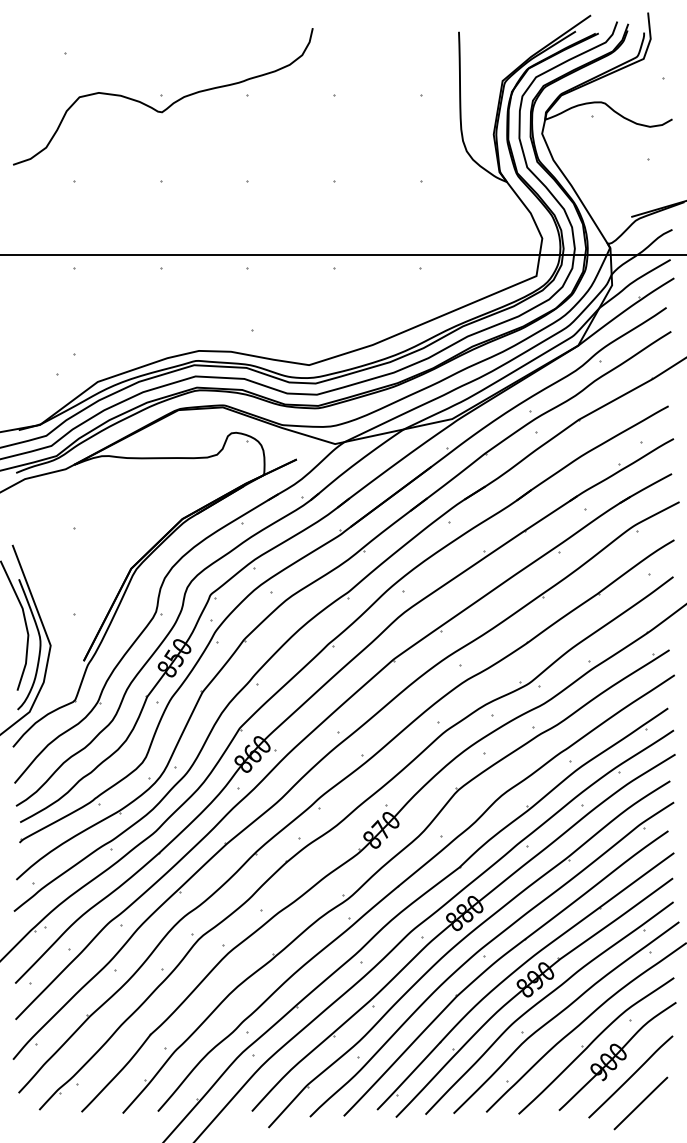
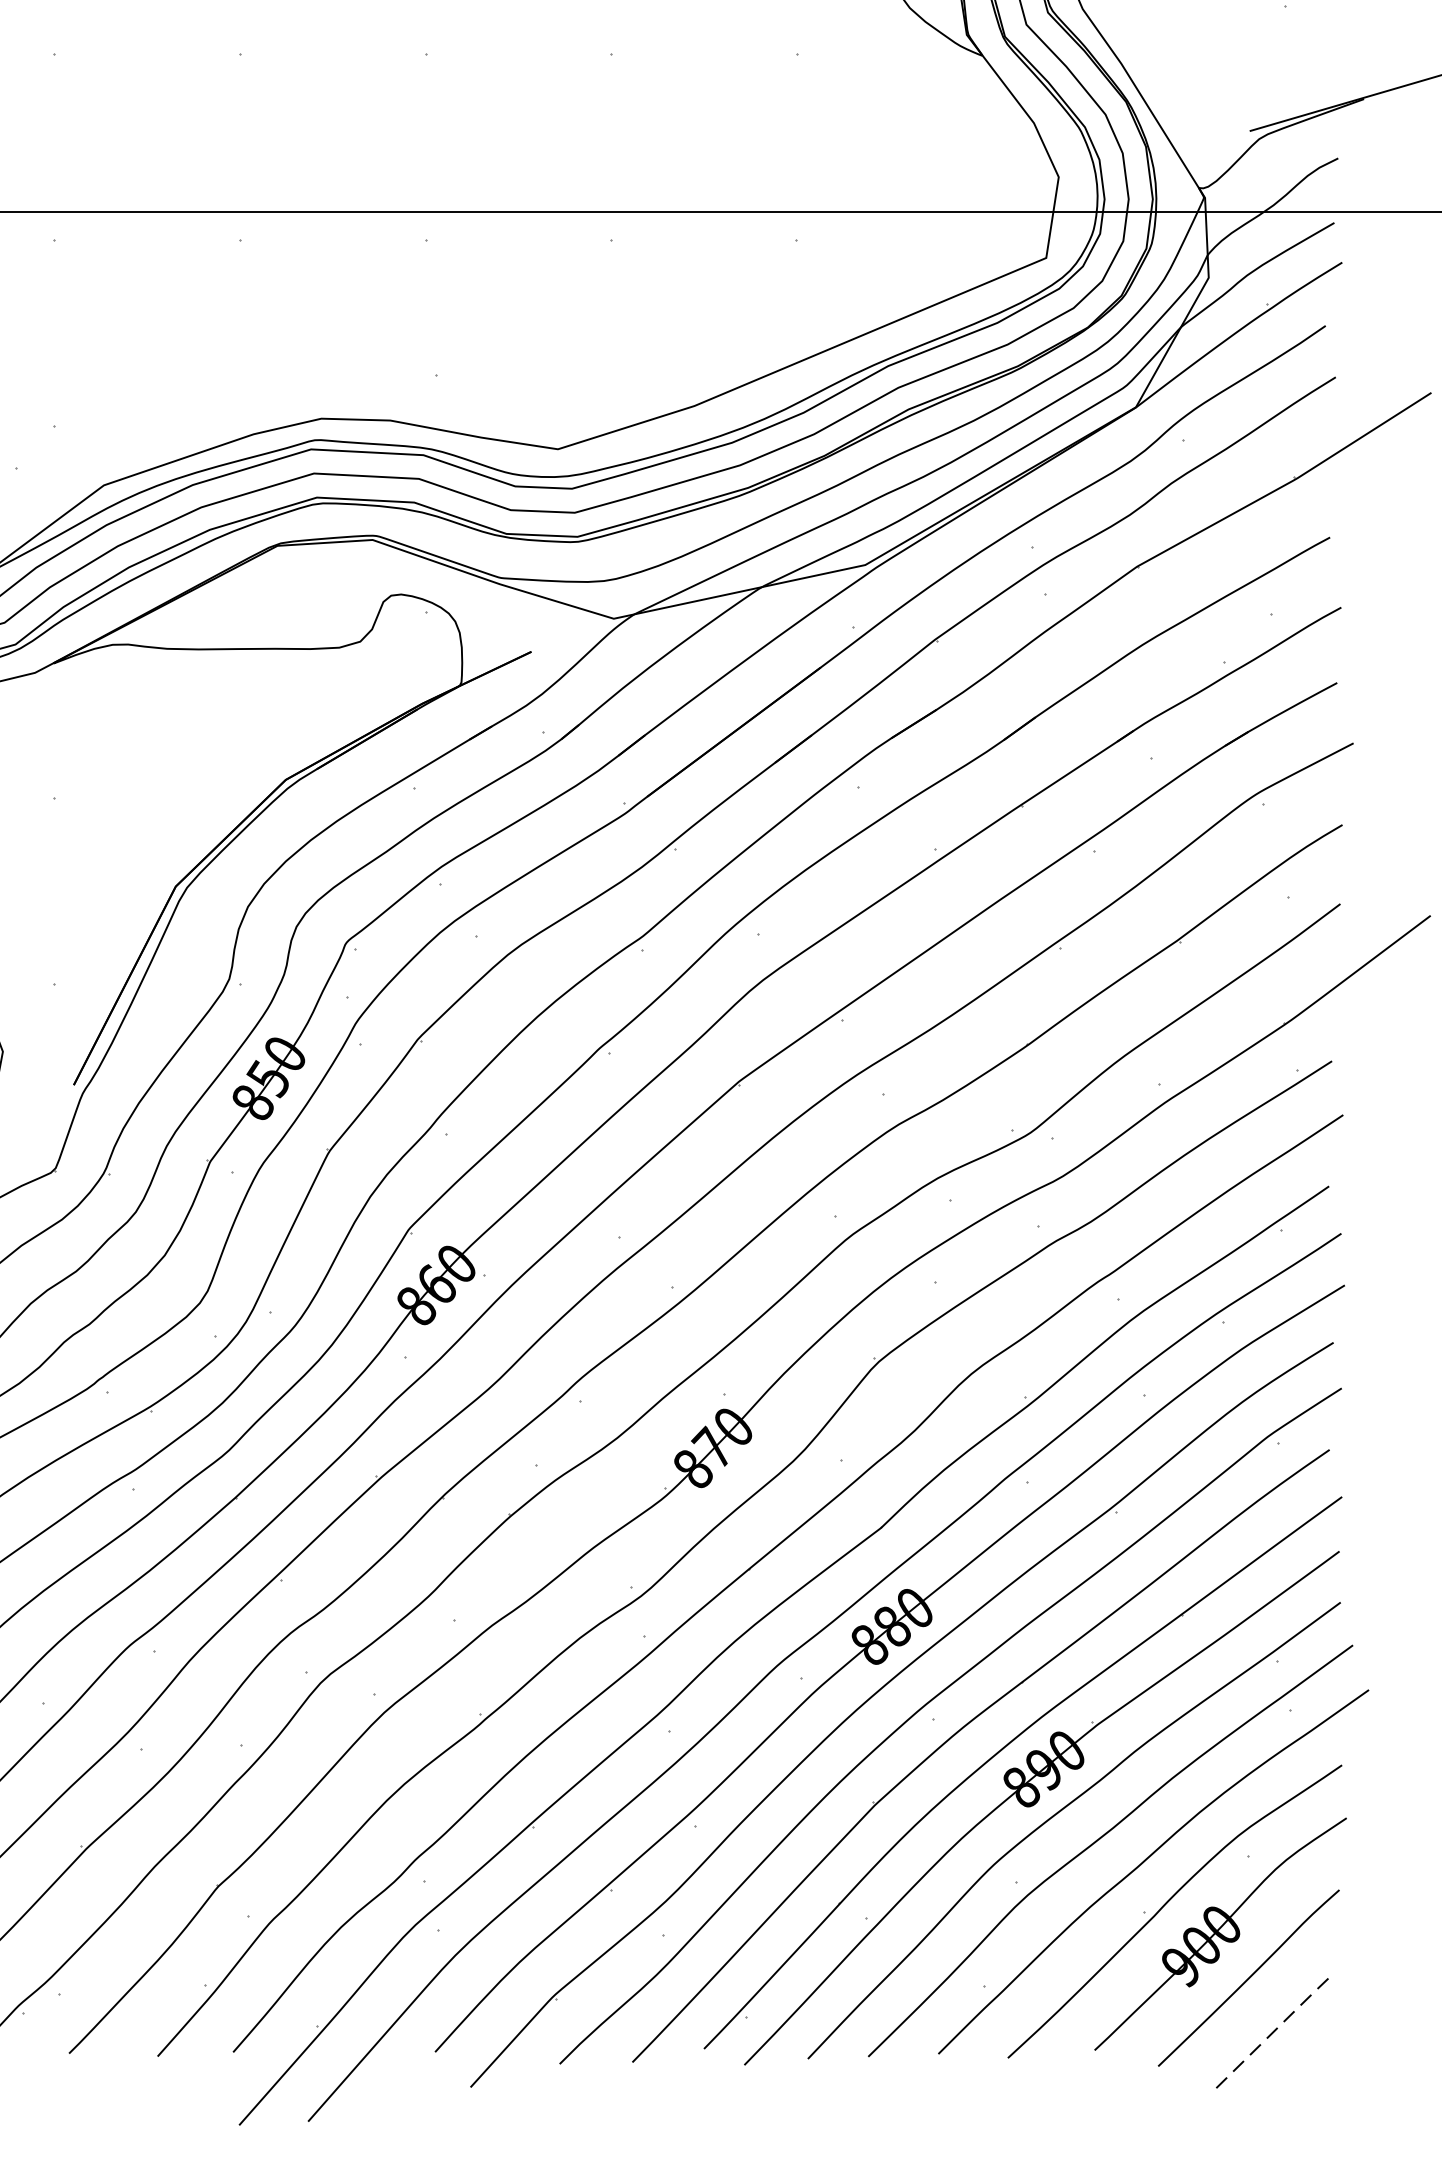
line: (641, 1102) -> (1271, 2032), solid -> dashed

